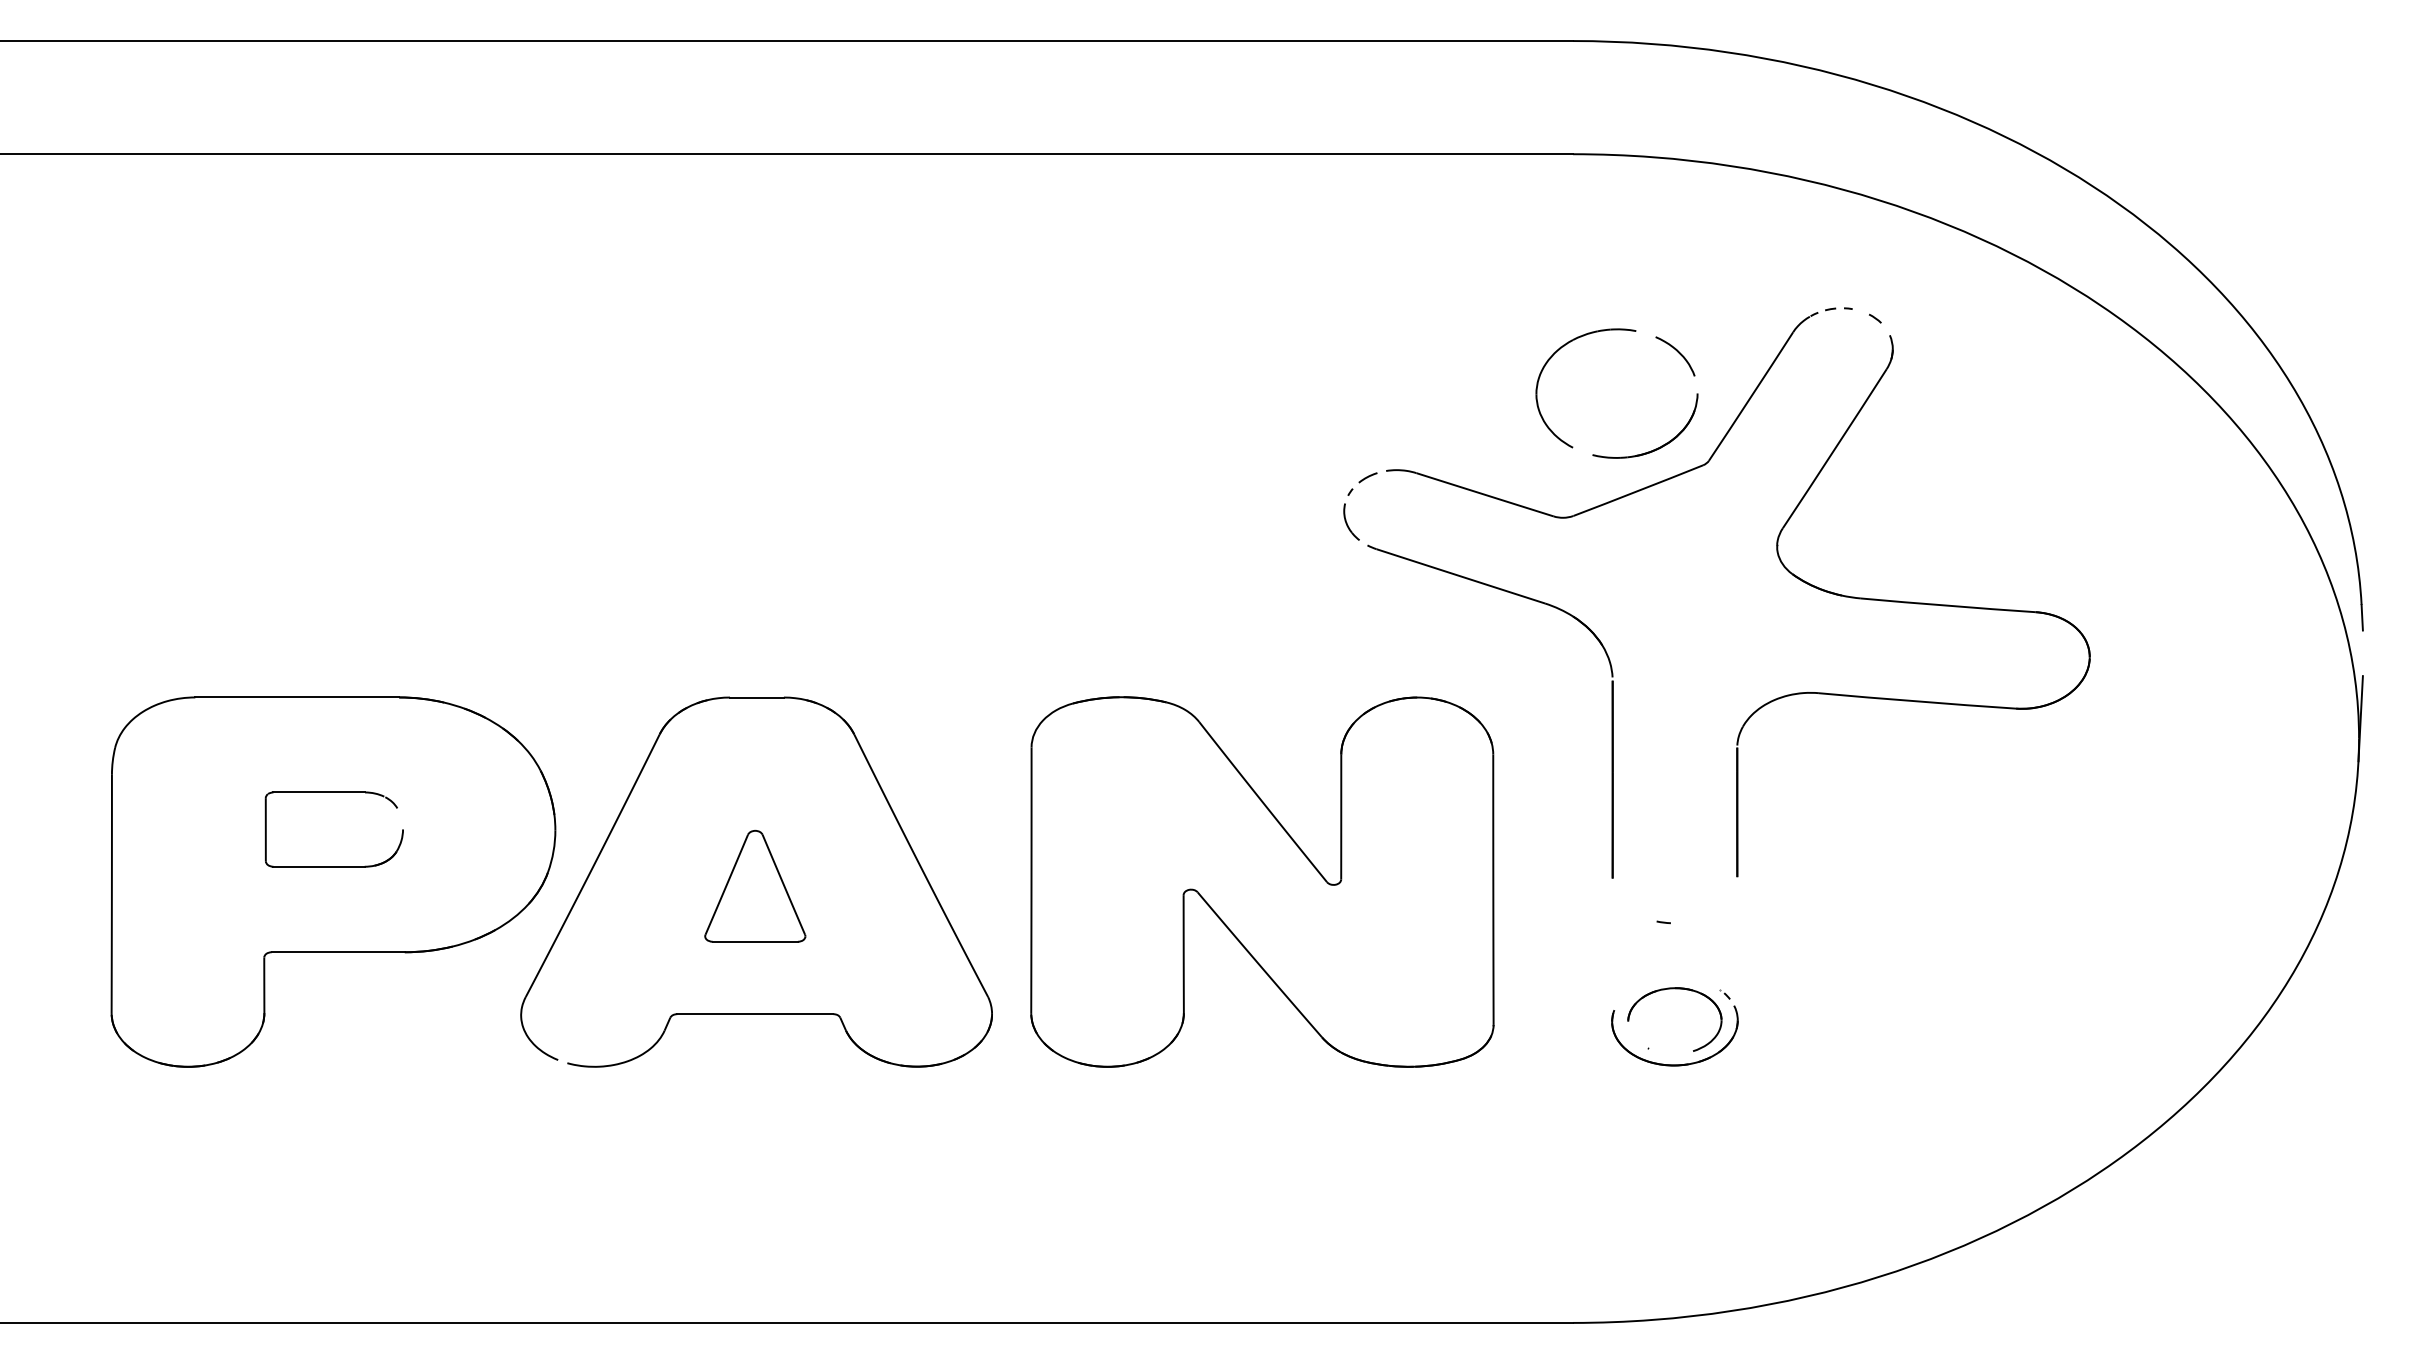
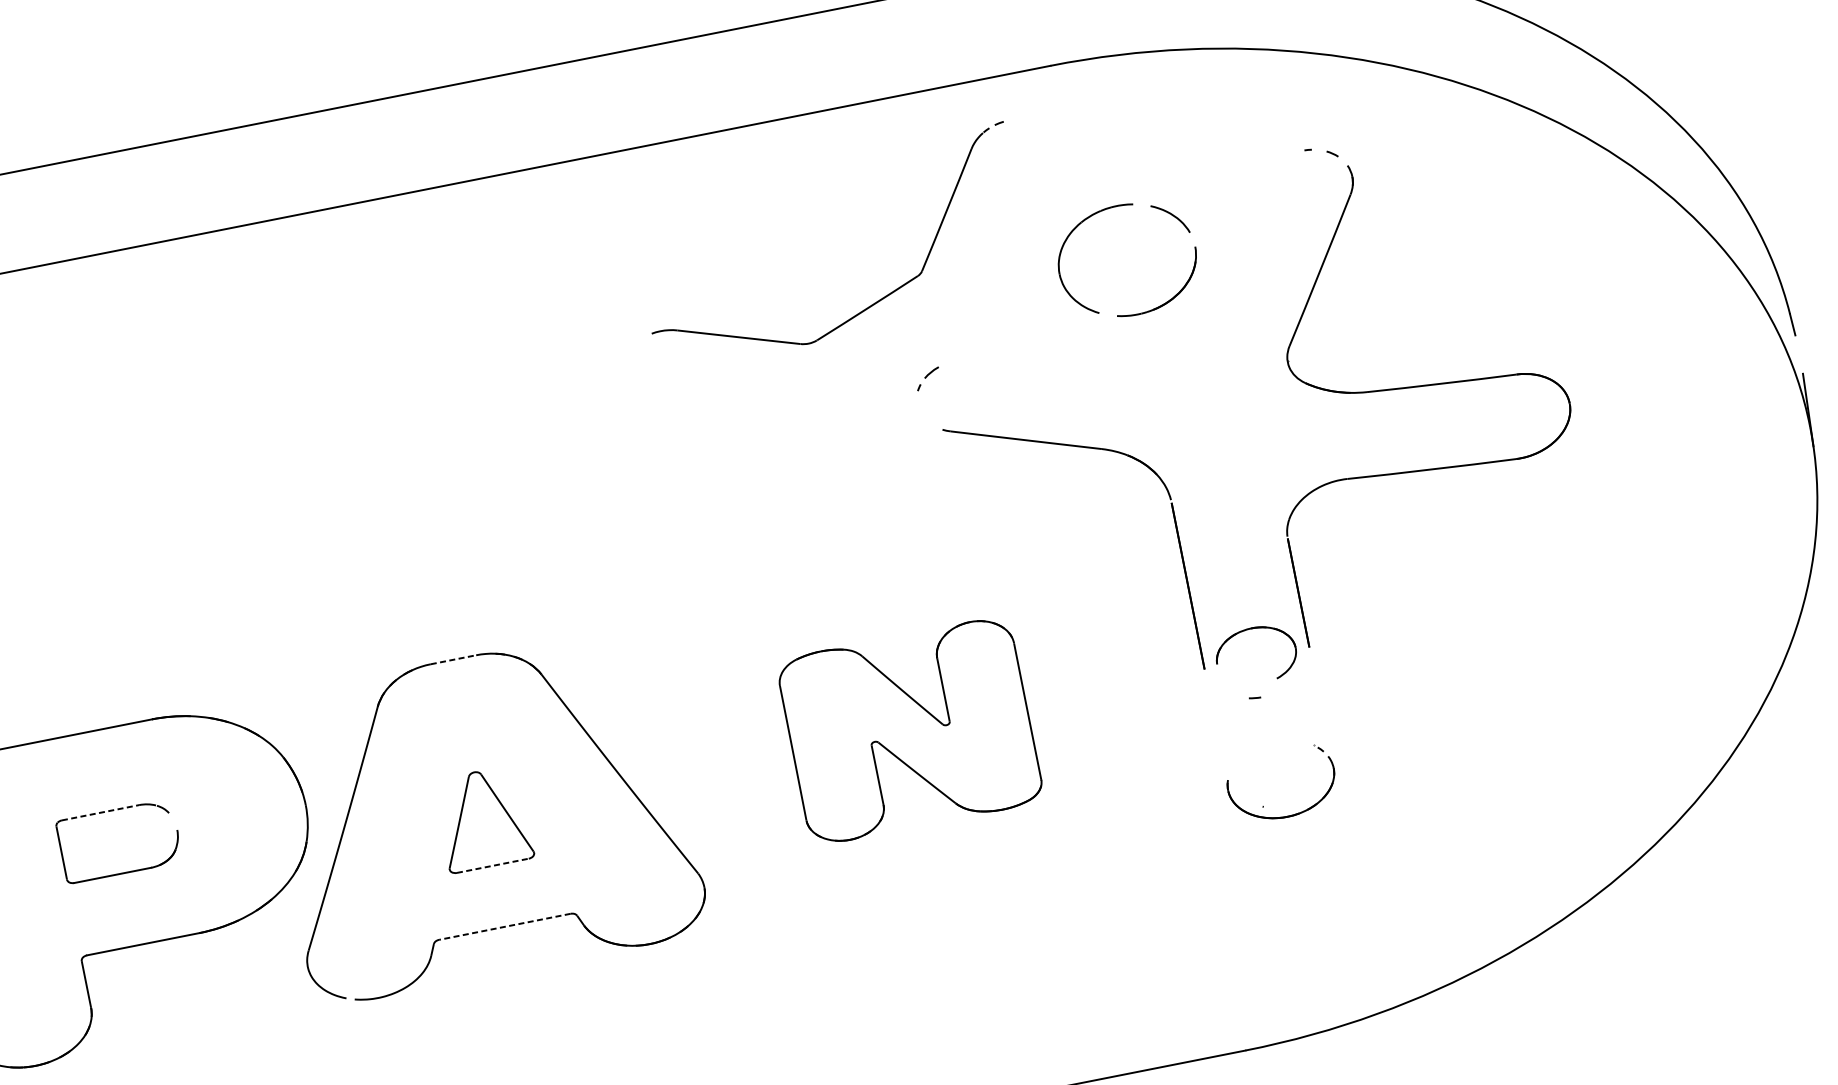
part: (1643, 487) -> (871, 304), moved
part: (1351, 521) -> (925, 412), removed
line: (756, 697) -> (453, 659), solid -> dashed
line: (319, 792) -> (100, 812), solid -> dashed
part: (1262, 881) -> (910, 730), size x0.6
line: (755, 941) -> (492, 865), solid -> dashed
part: (1674, 989) -> (1250, 629), moved
line: (754, 1014) -> (504, 927), solid -> dashed

